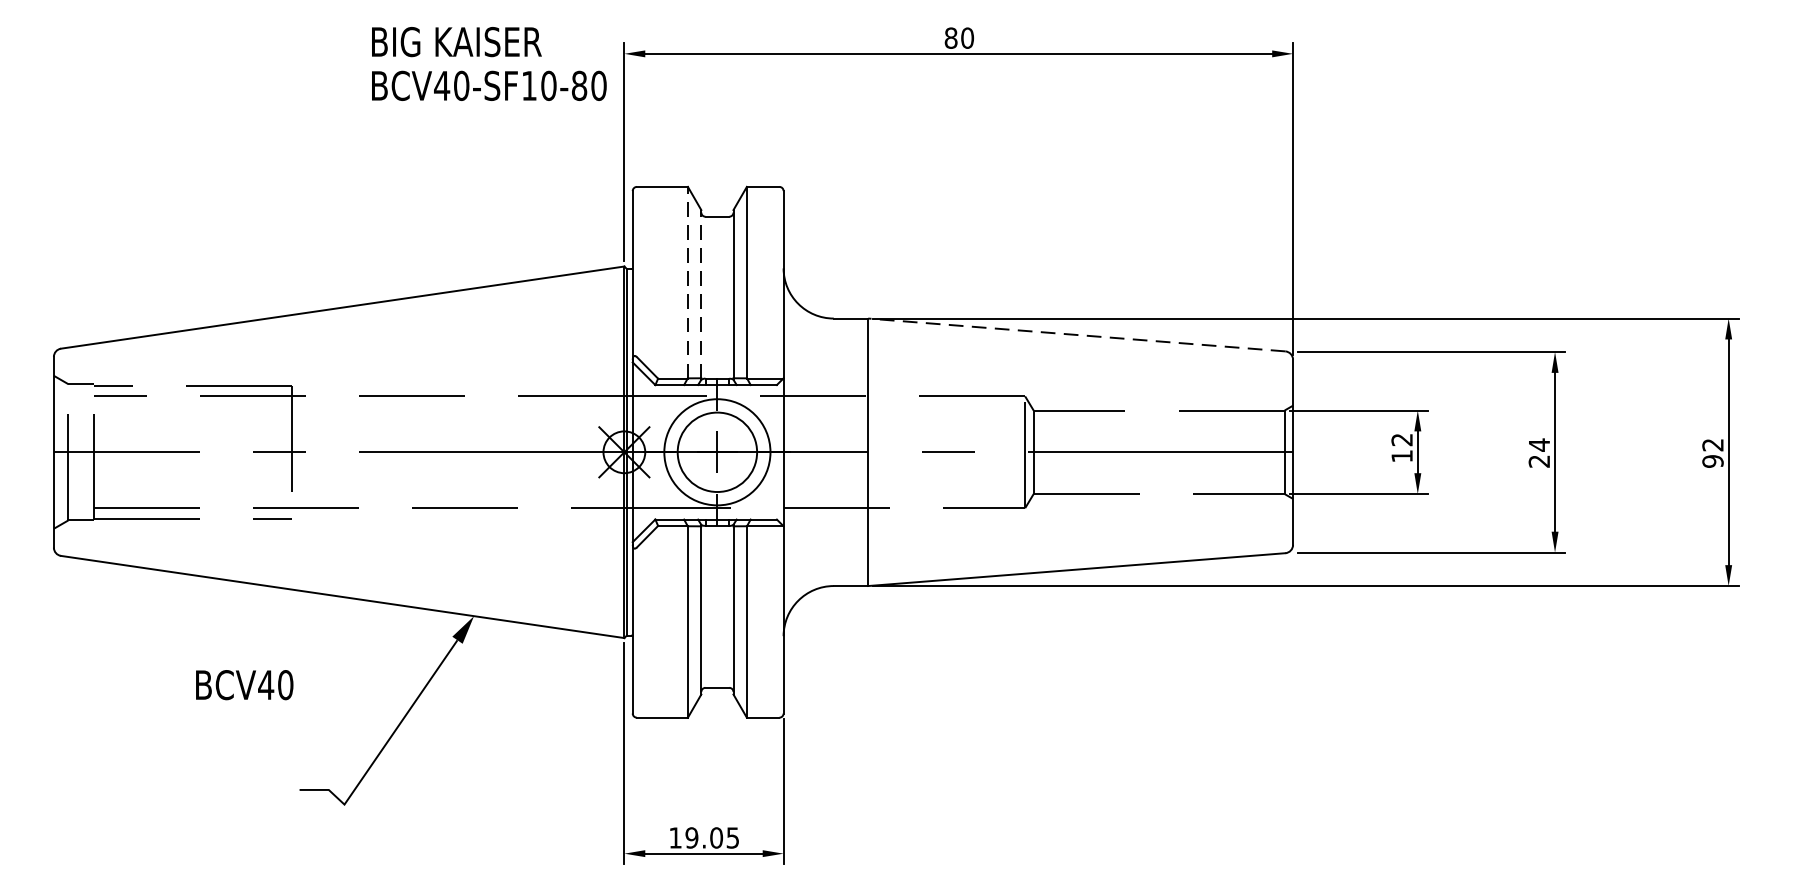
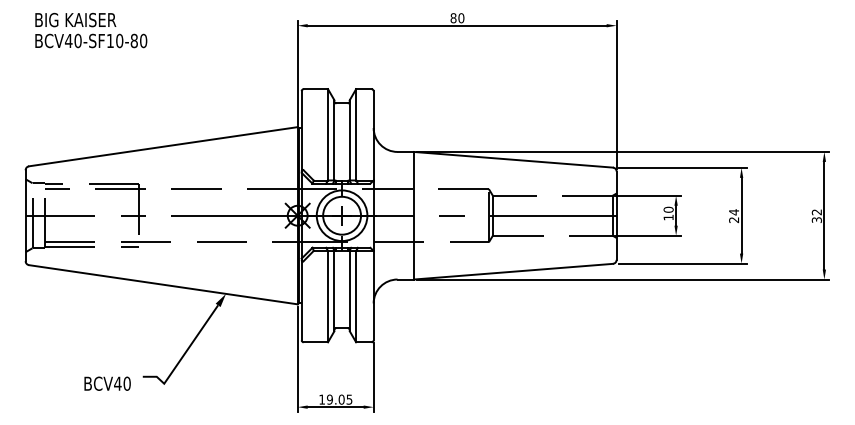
text: (489, 63) -> (91, 30), moved
line: (688, 281) -> (328, 134), dashed -> solid
line: (701, 292) -> (334, 139), dashed -> solid
line: (1076, 334) -> (513, 159), dashed -> solid
text: (1401, 439) -> (668, 209), 12 -> 10
text: (1712, 462) -> (816, 220), 92 -> 32
text: (244, 684) -> (107, 383), moved

